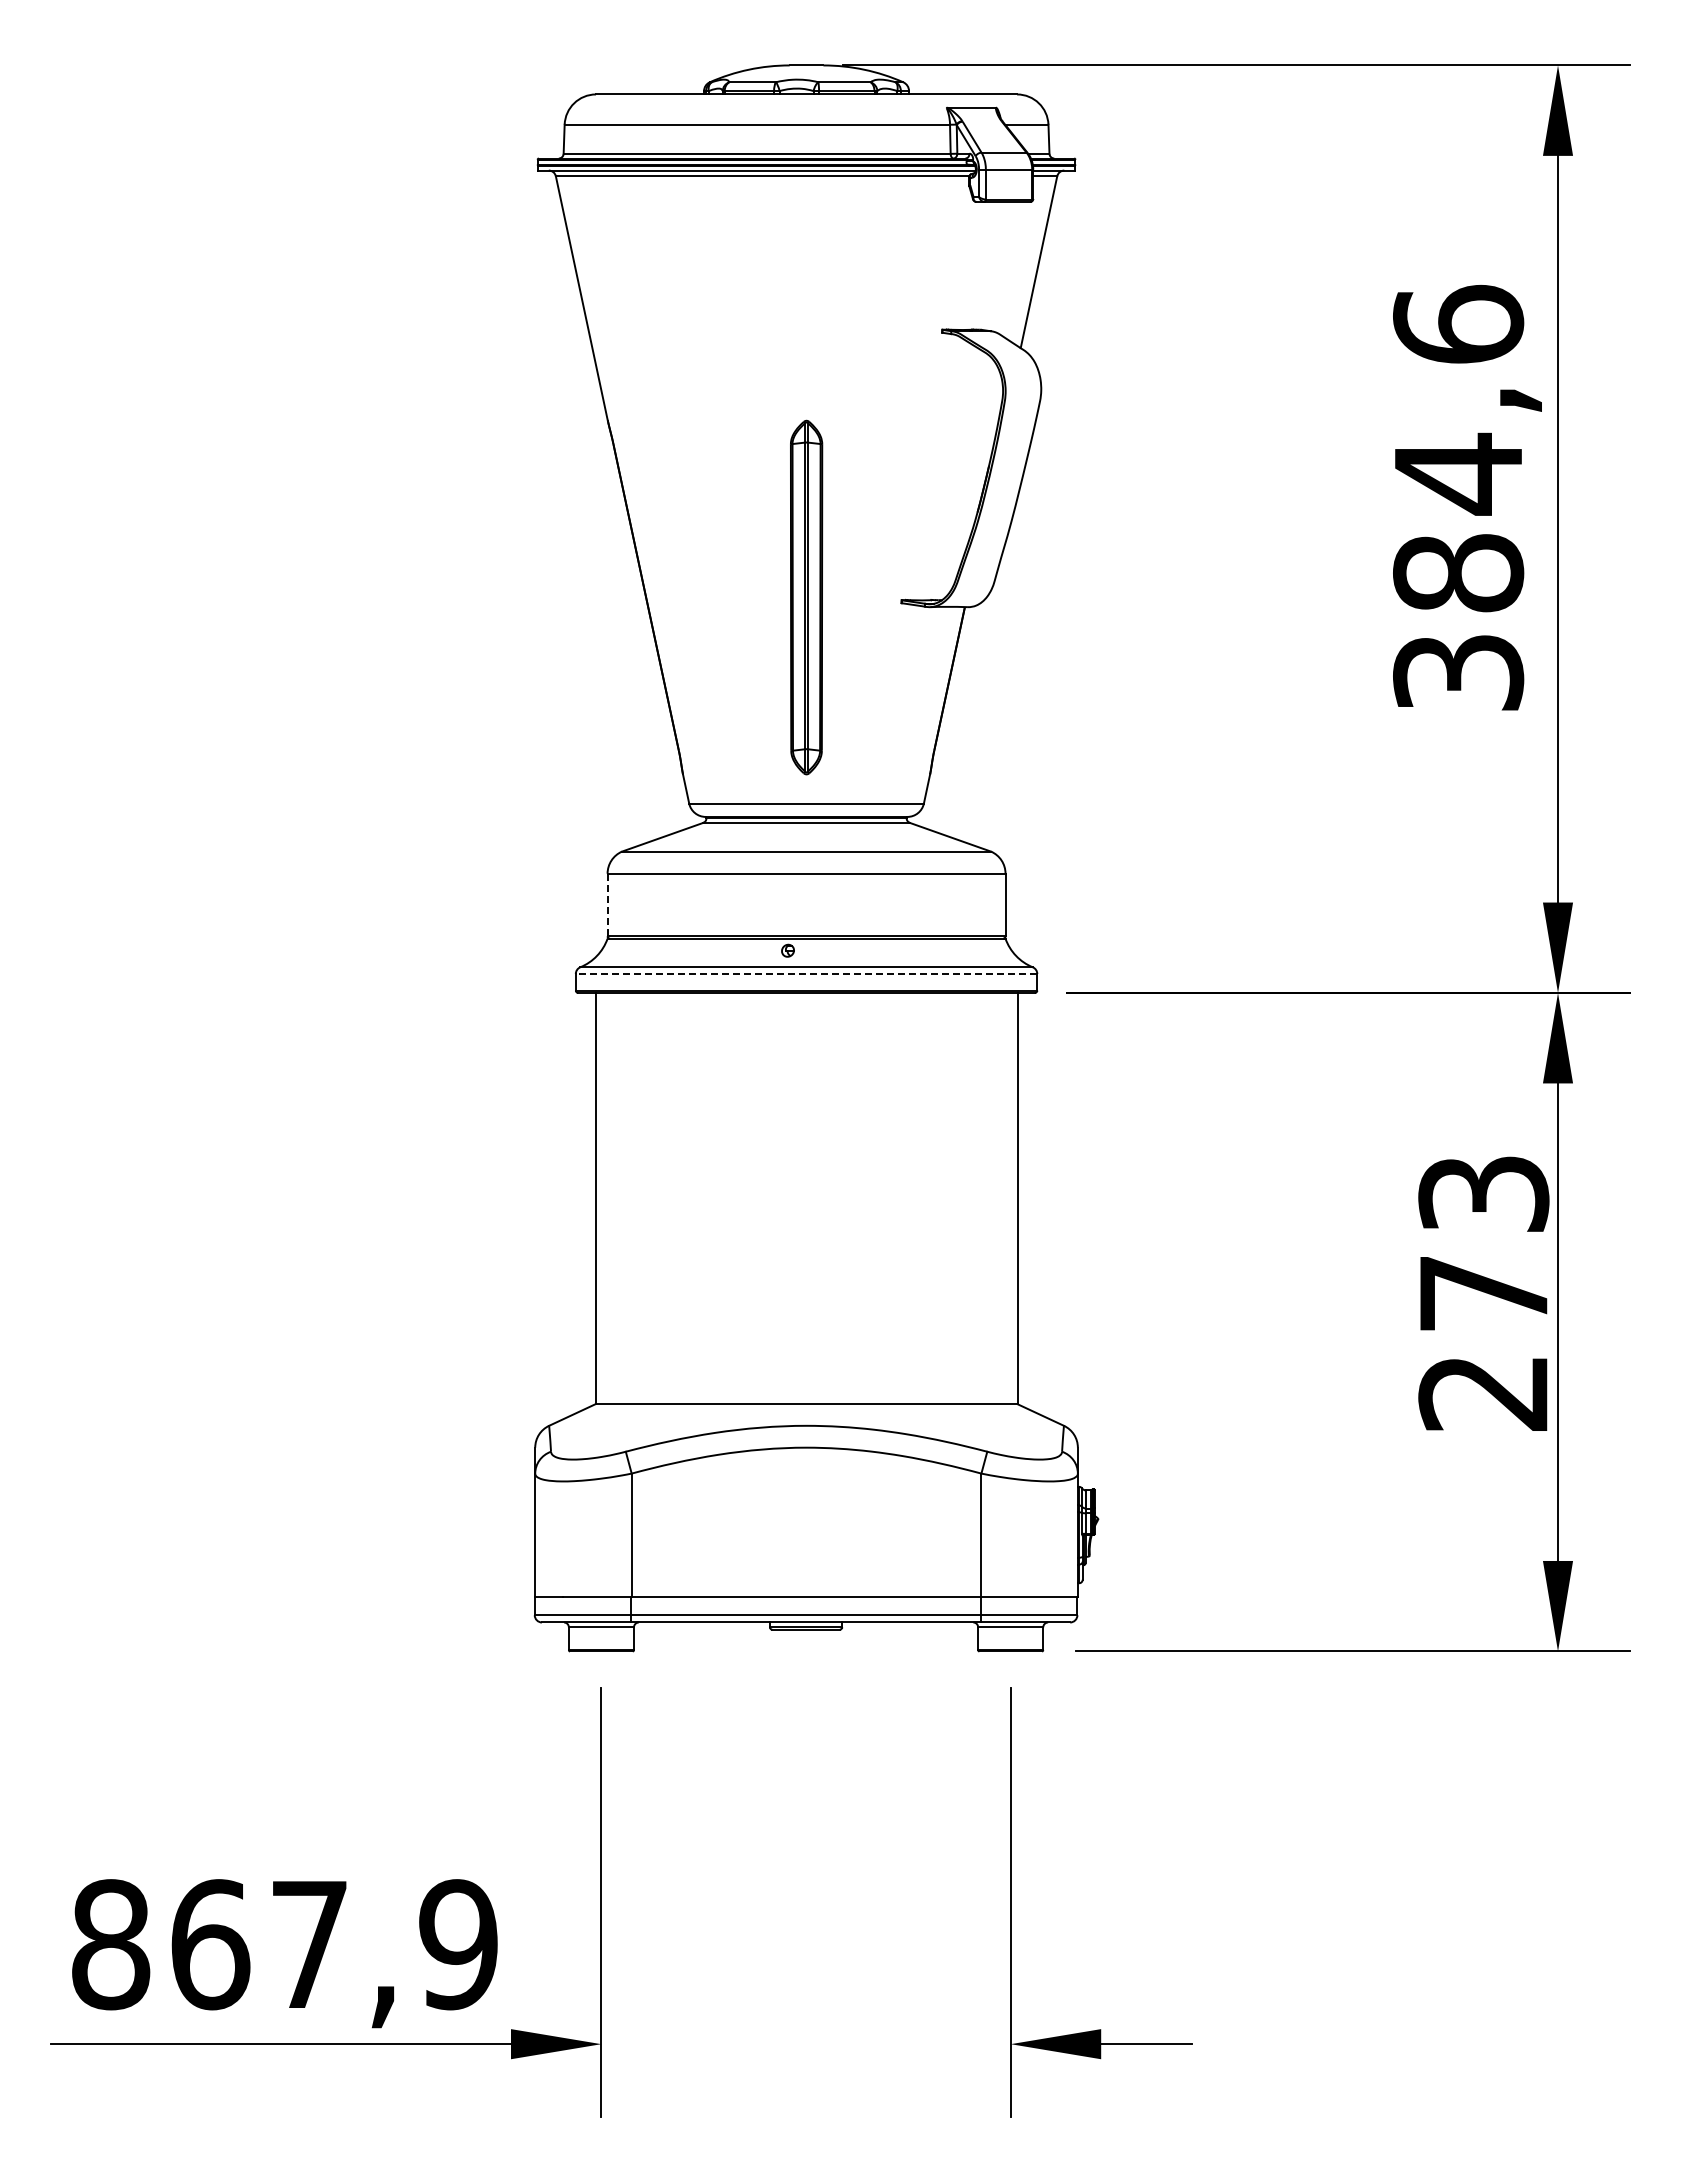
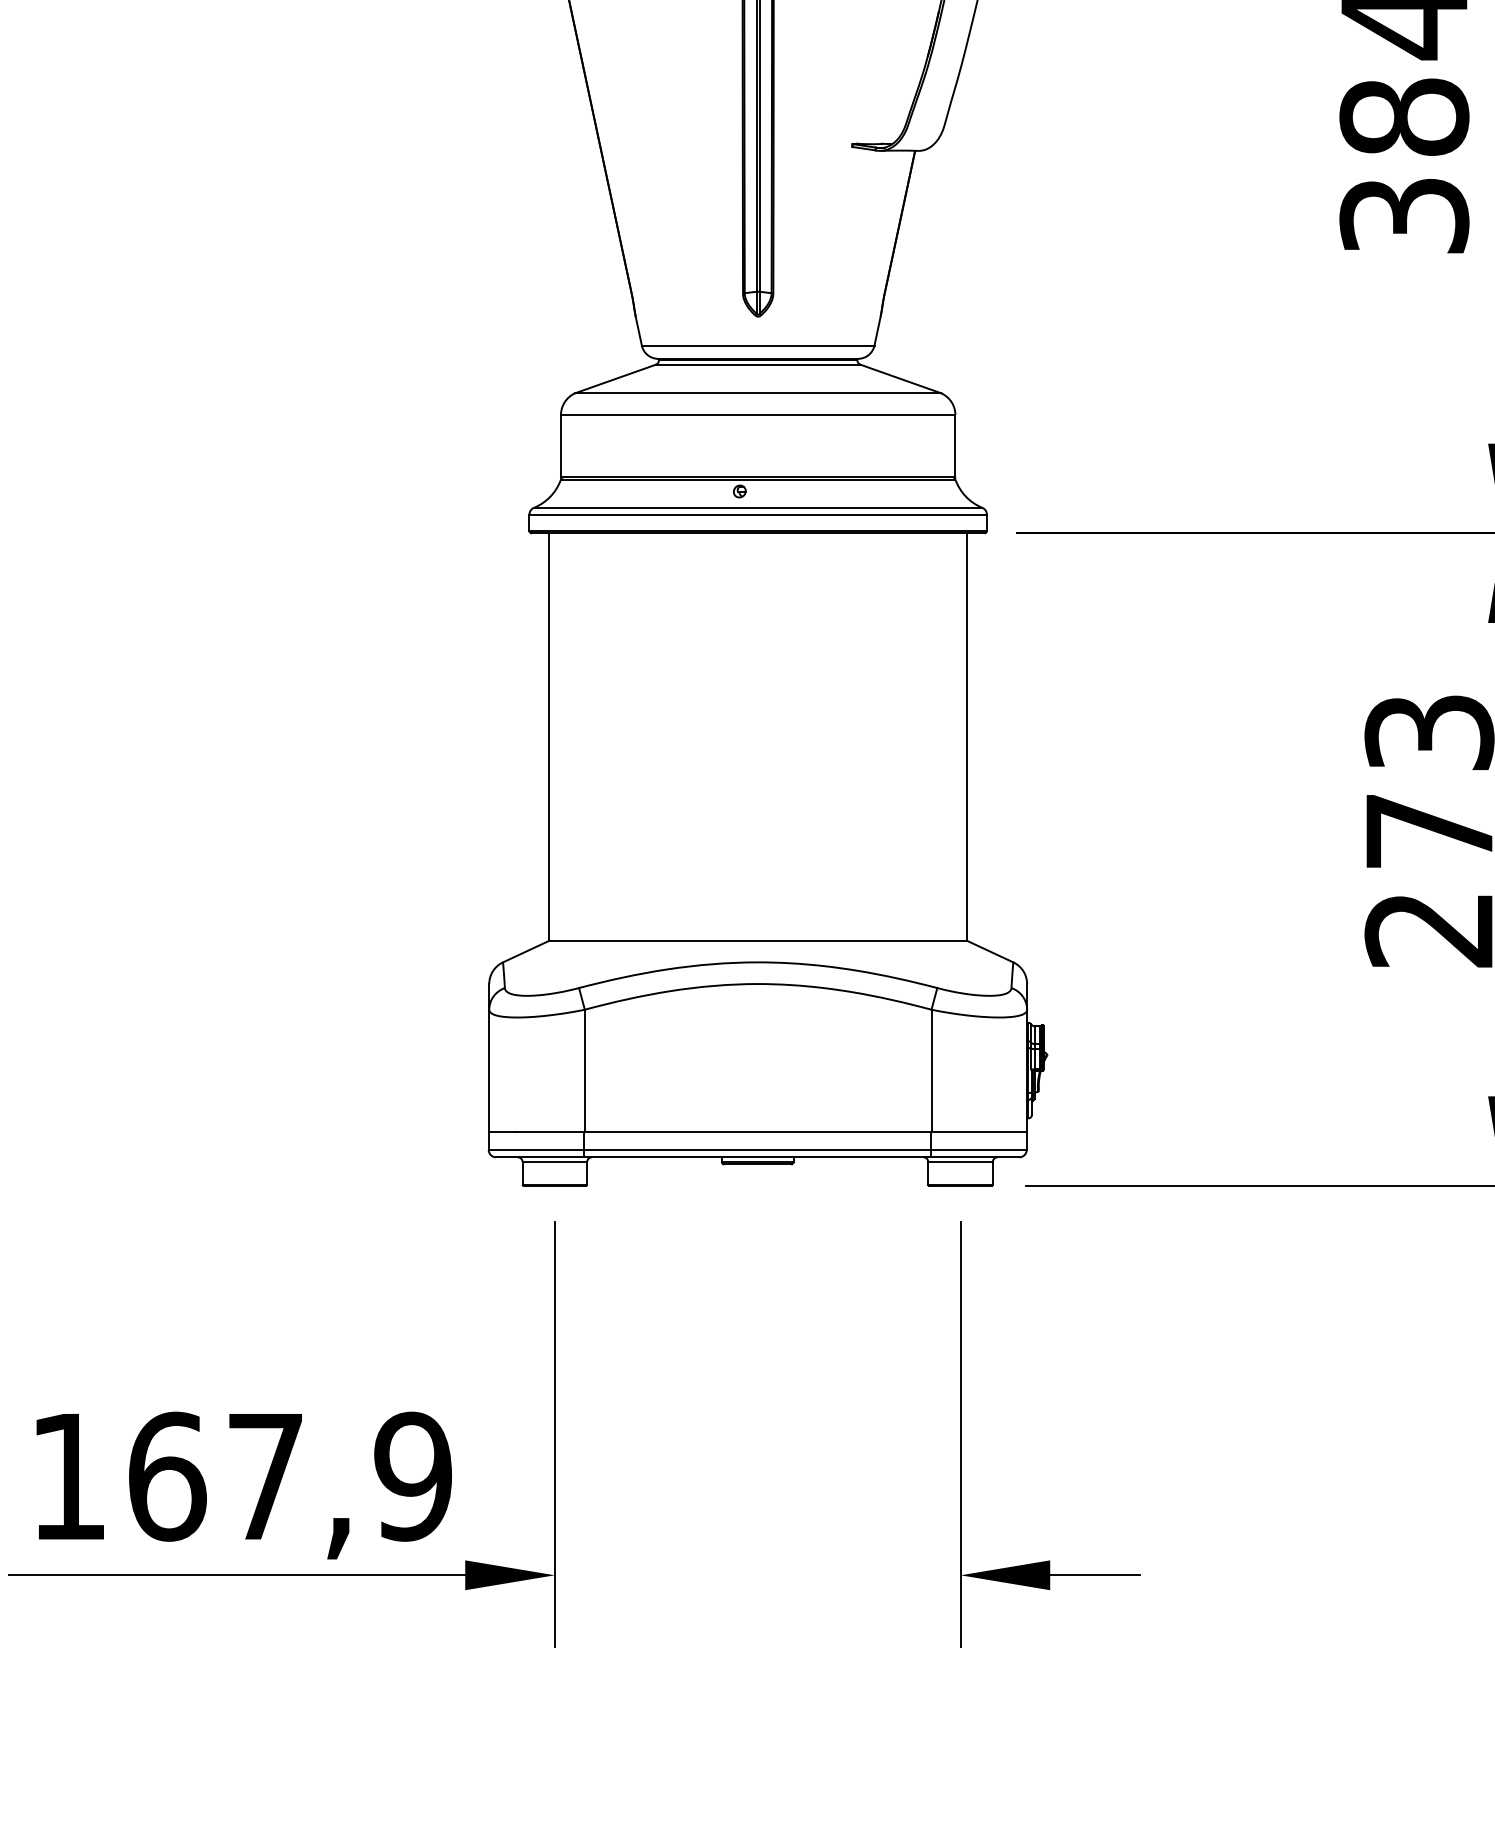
line: (607, 905) -> (560, 446), dashed -> solid
line: (806, 973) -> (758, 514), dashed -> solid
text: (111, 1944) -> (69, 1476), 867,9 -> 167,9

